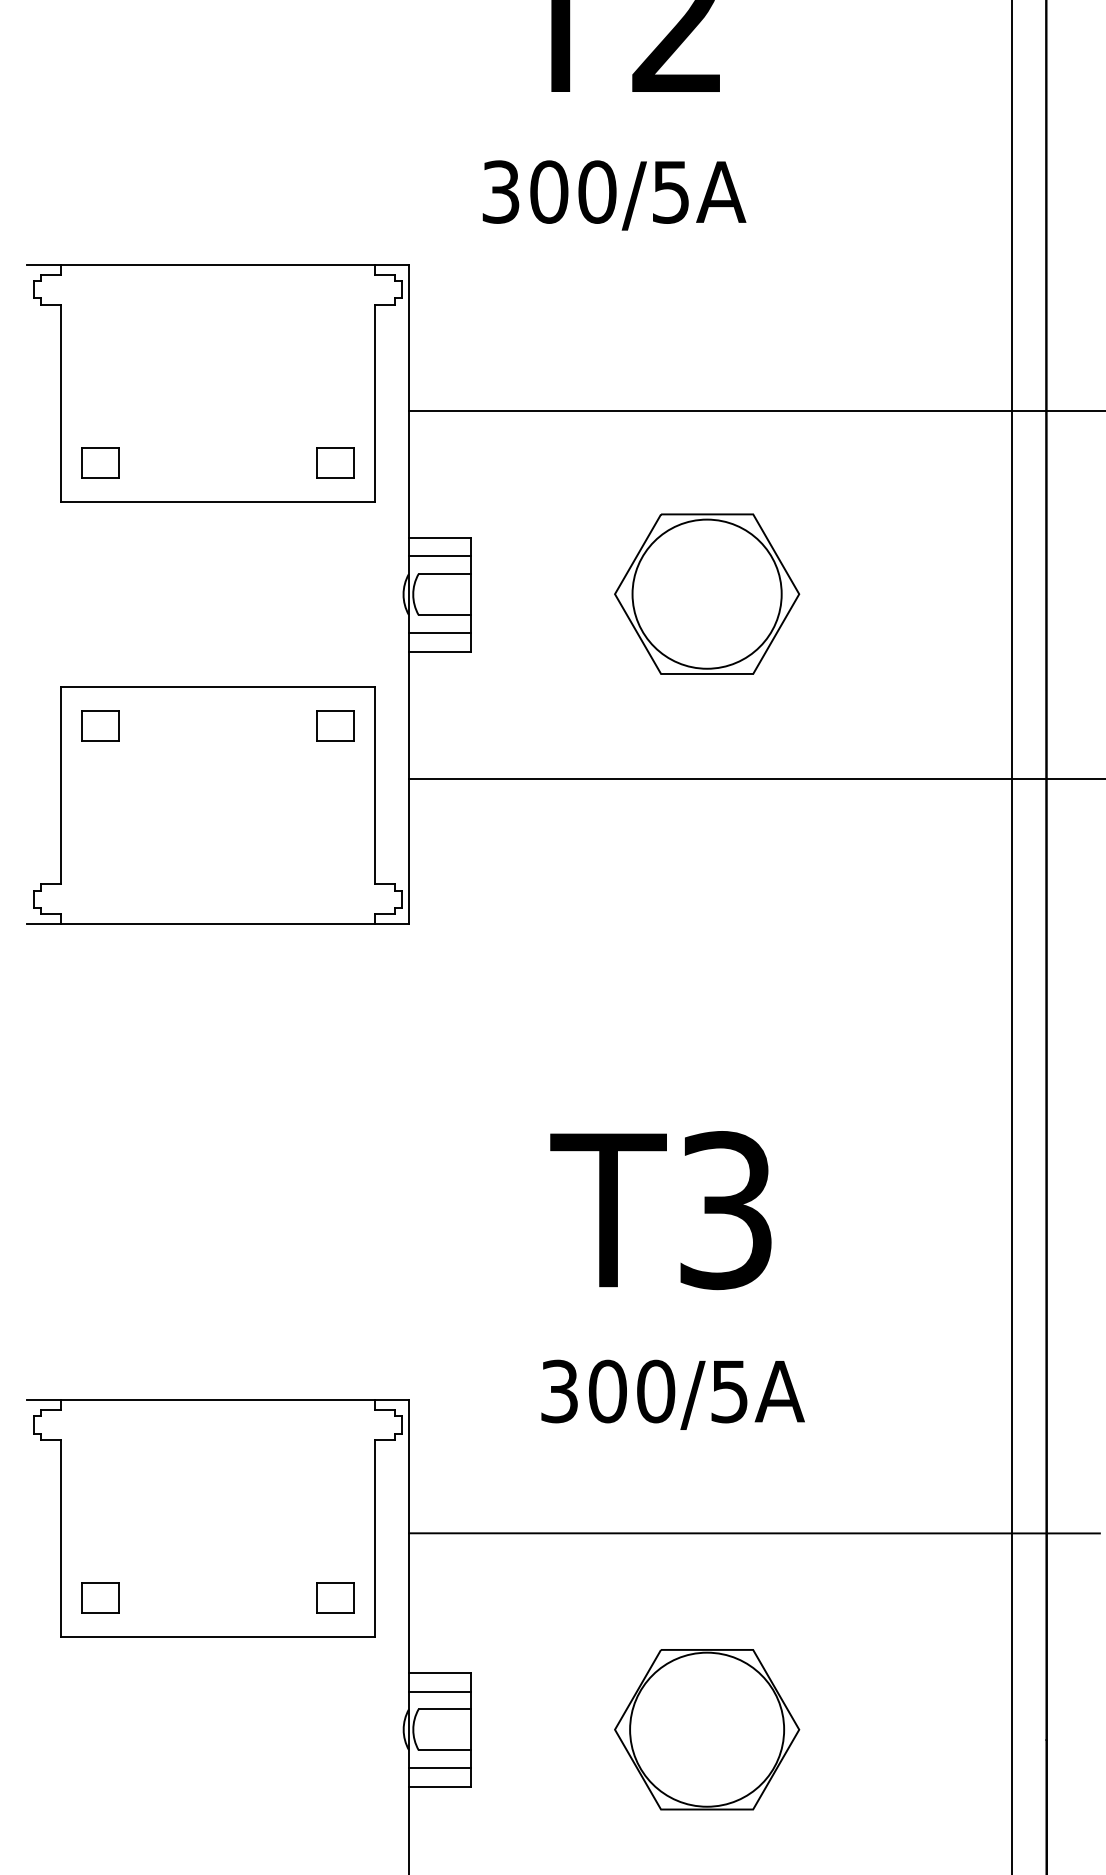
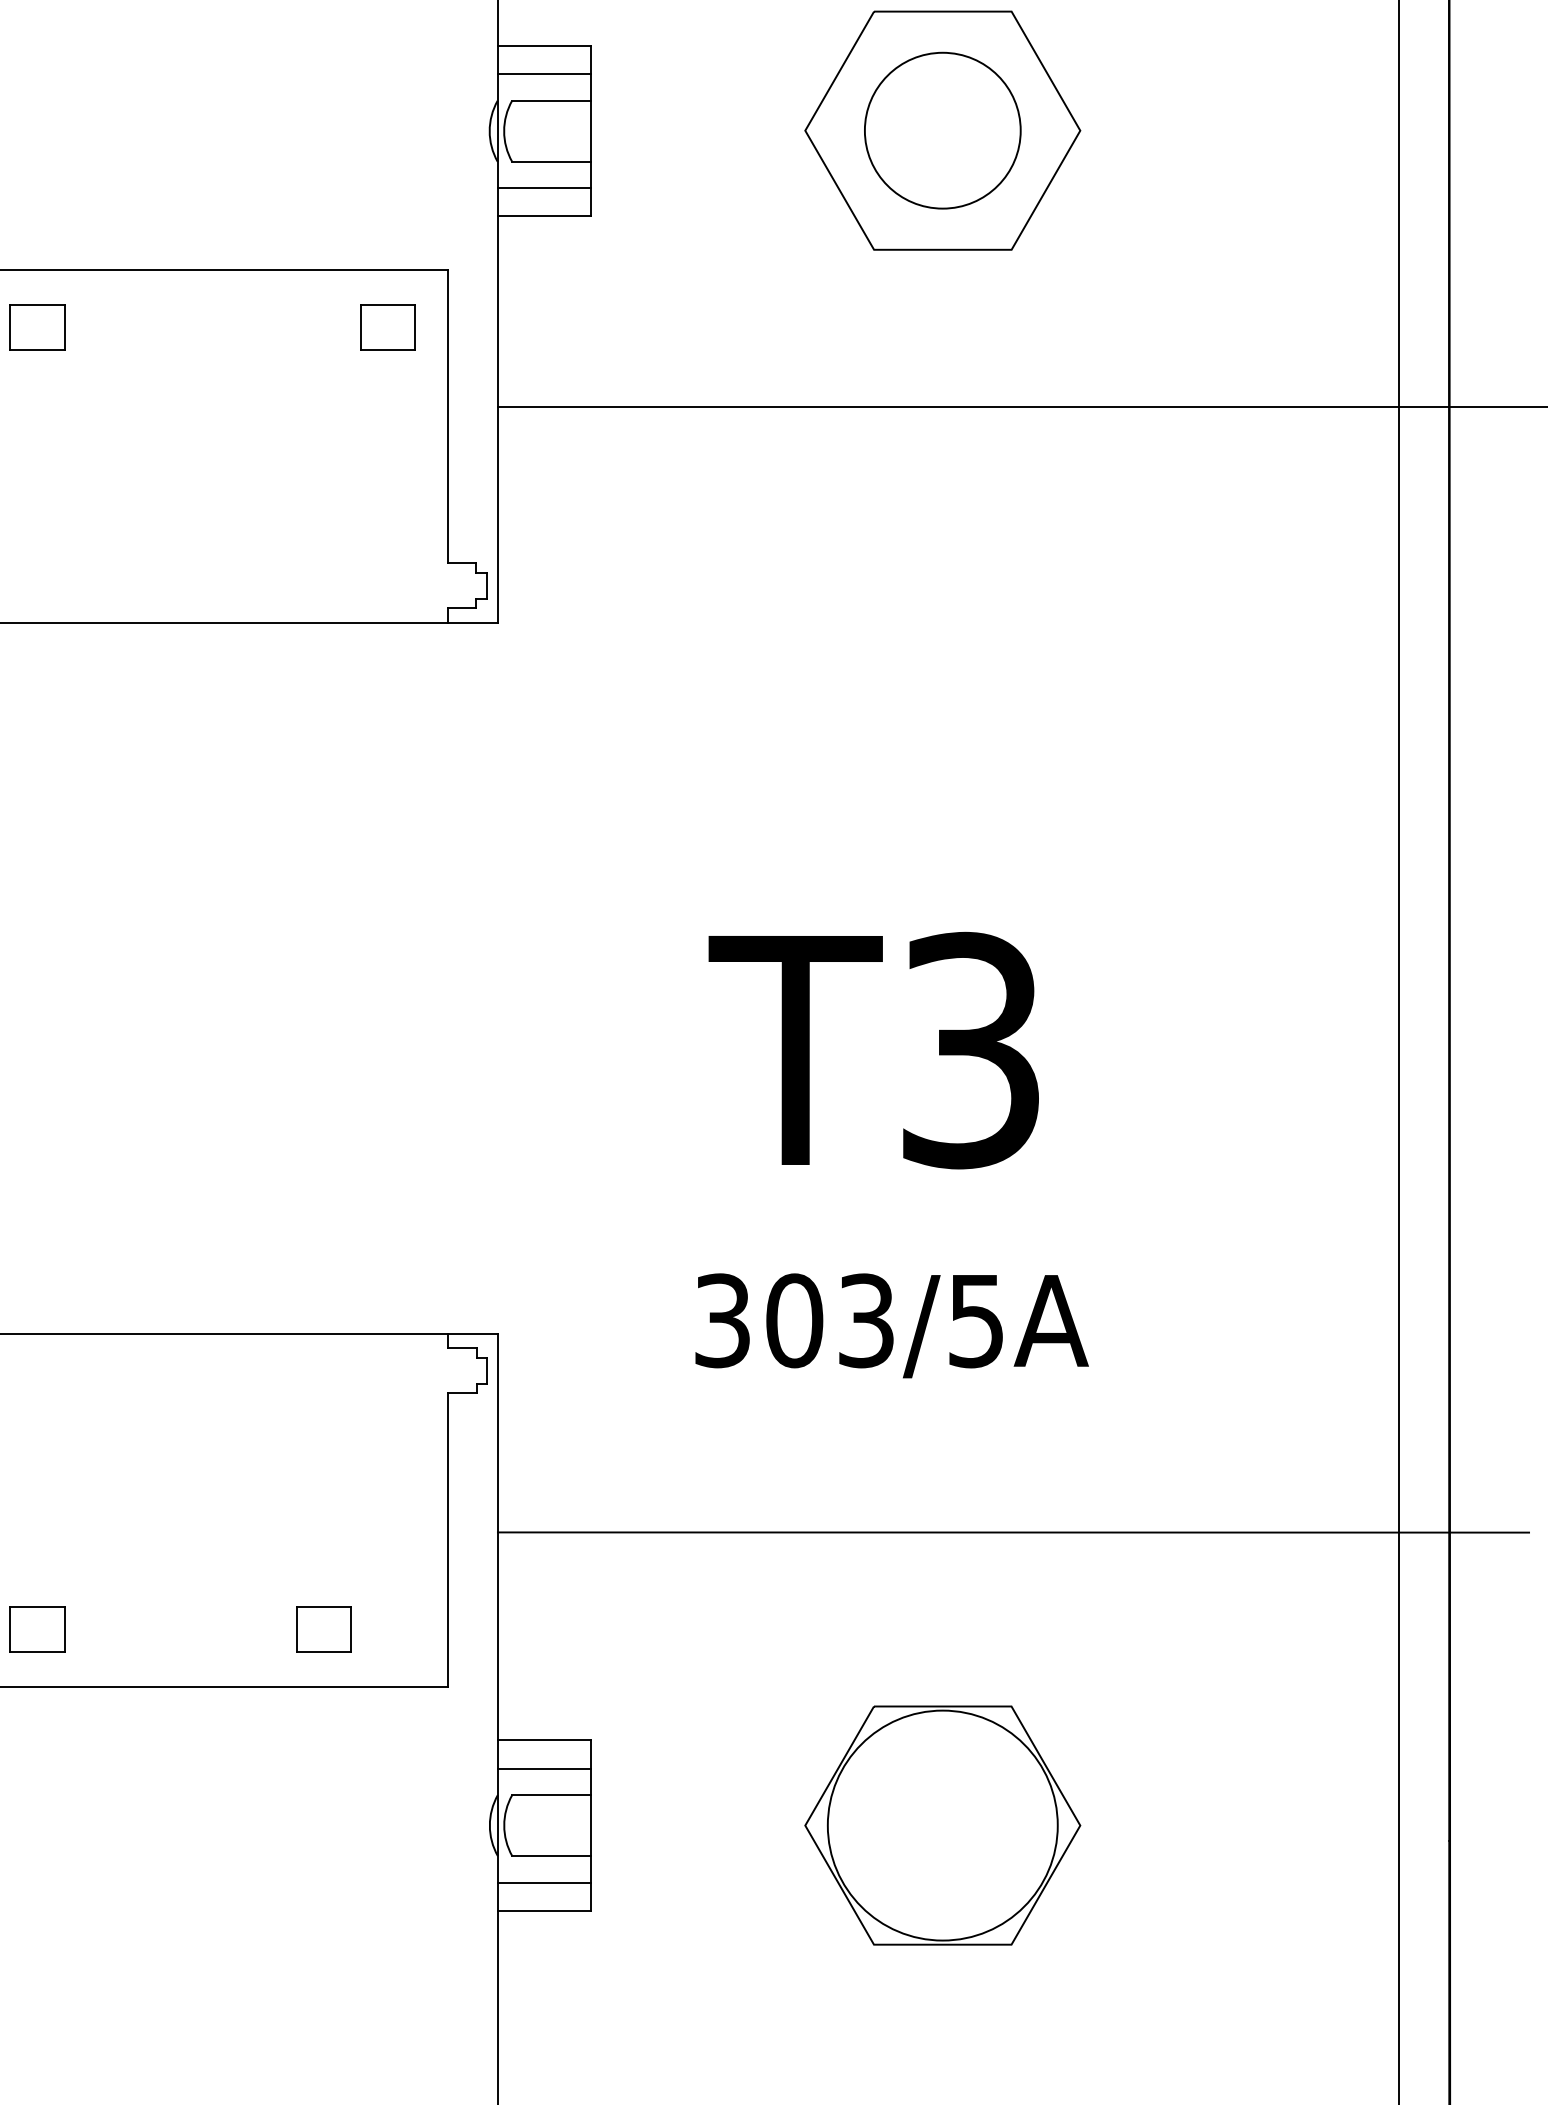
circle: (706, 593) -> (941, 129), size x0.7
text: (656, 1391) -> (867, 1320), 300/5A -> 303/5A
part: (335, 1597) -> (323, 1628), moved

